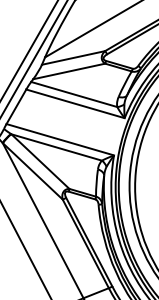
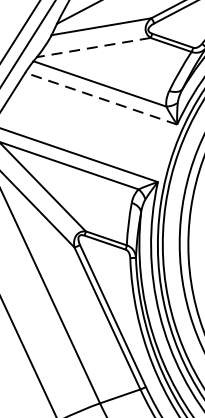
line: (69, 71) -> (94, 47), solid -> dashed
line: (75, 103) -> (101, 98), solid -> dashed

